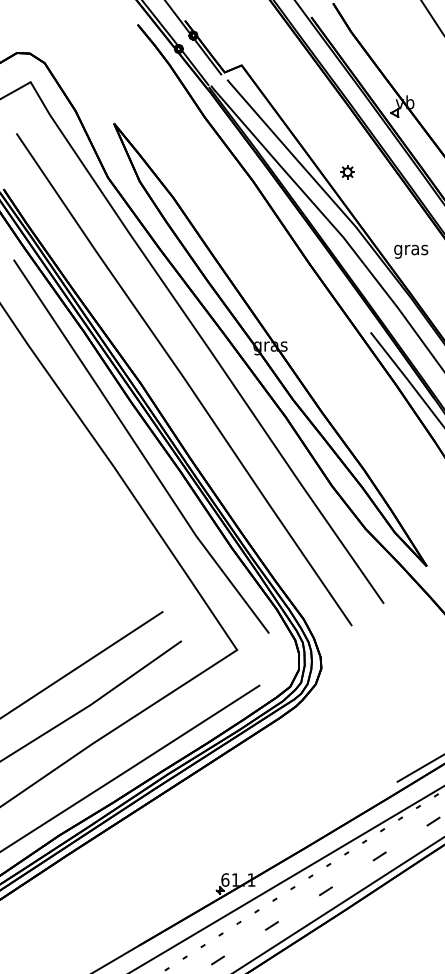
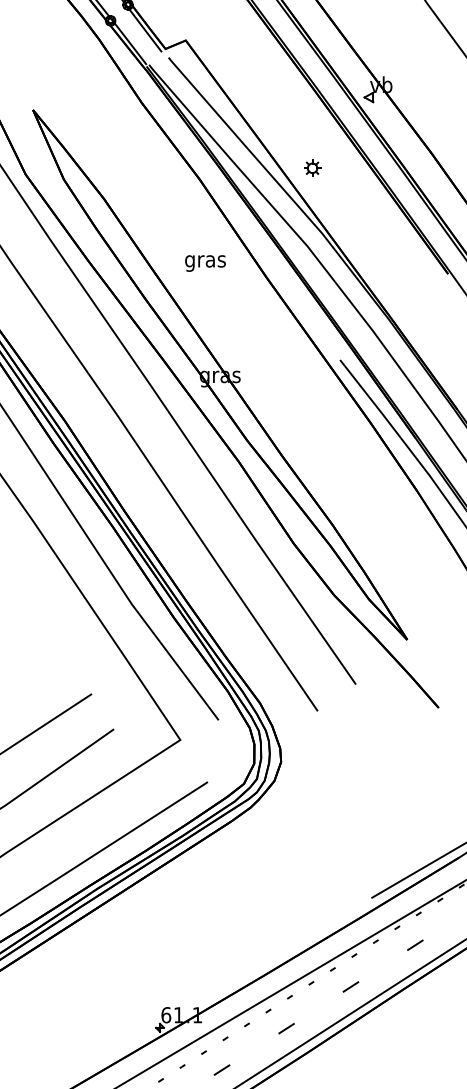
text: (411, 251) -> (205, 263), moved

